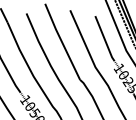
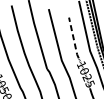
line: (104, 39) -> (73, 38), solid -> dashed

